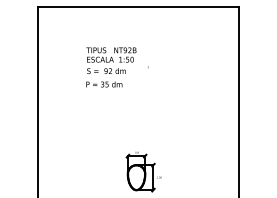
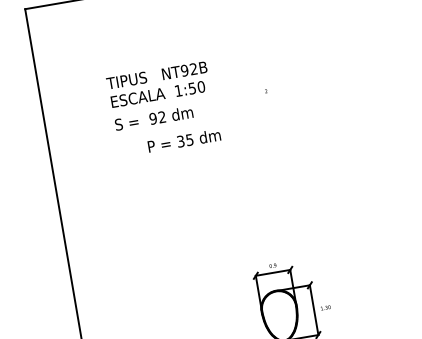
text: (111, 60) -> (160, 95), moved

